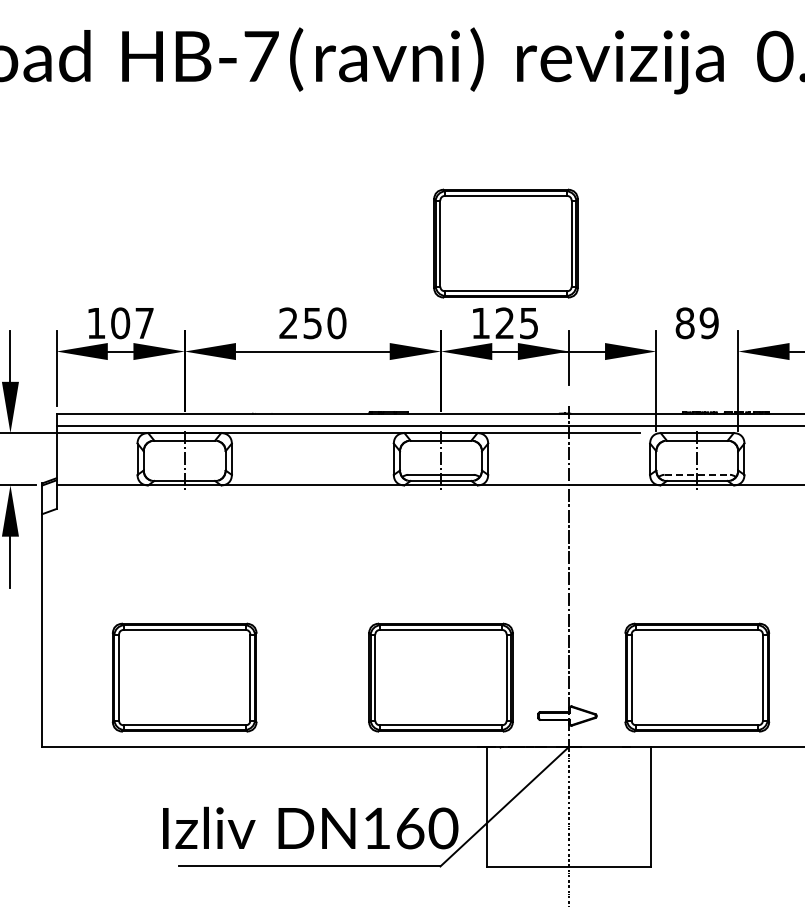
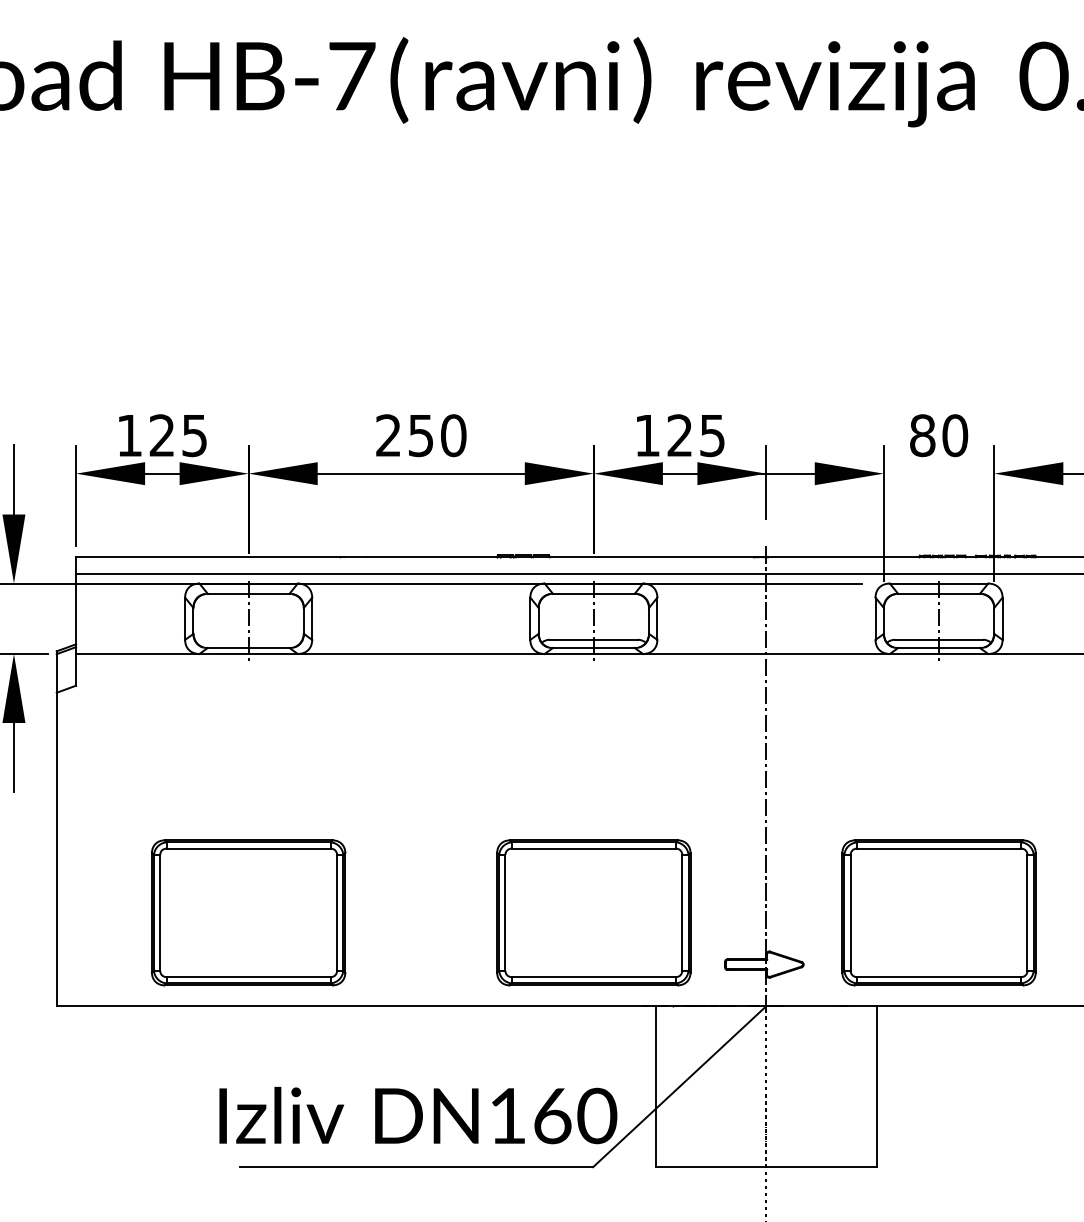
part: (505, 243) -> (680, 328), removed
text: (132, 323) -> (178, 435), 107 -> 125
text: (708, 323) -> (954, 435), 89 -> 80
line: (697, 474) -> (939, 639), dashed -> solid

